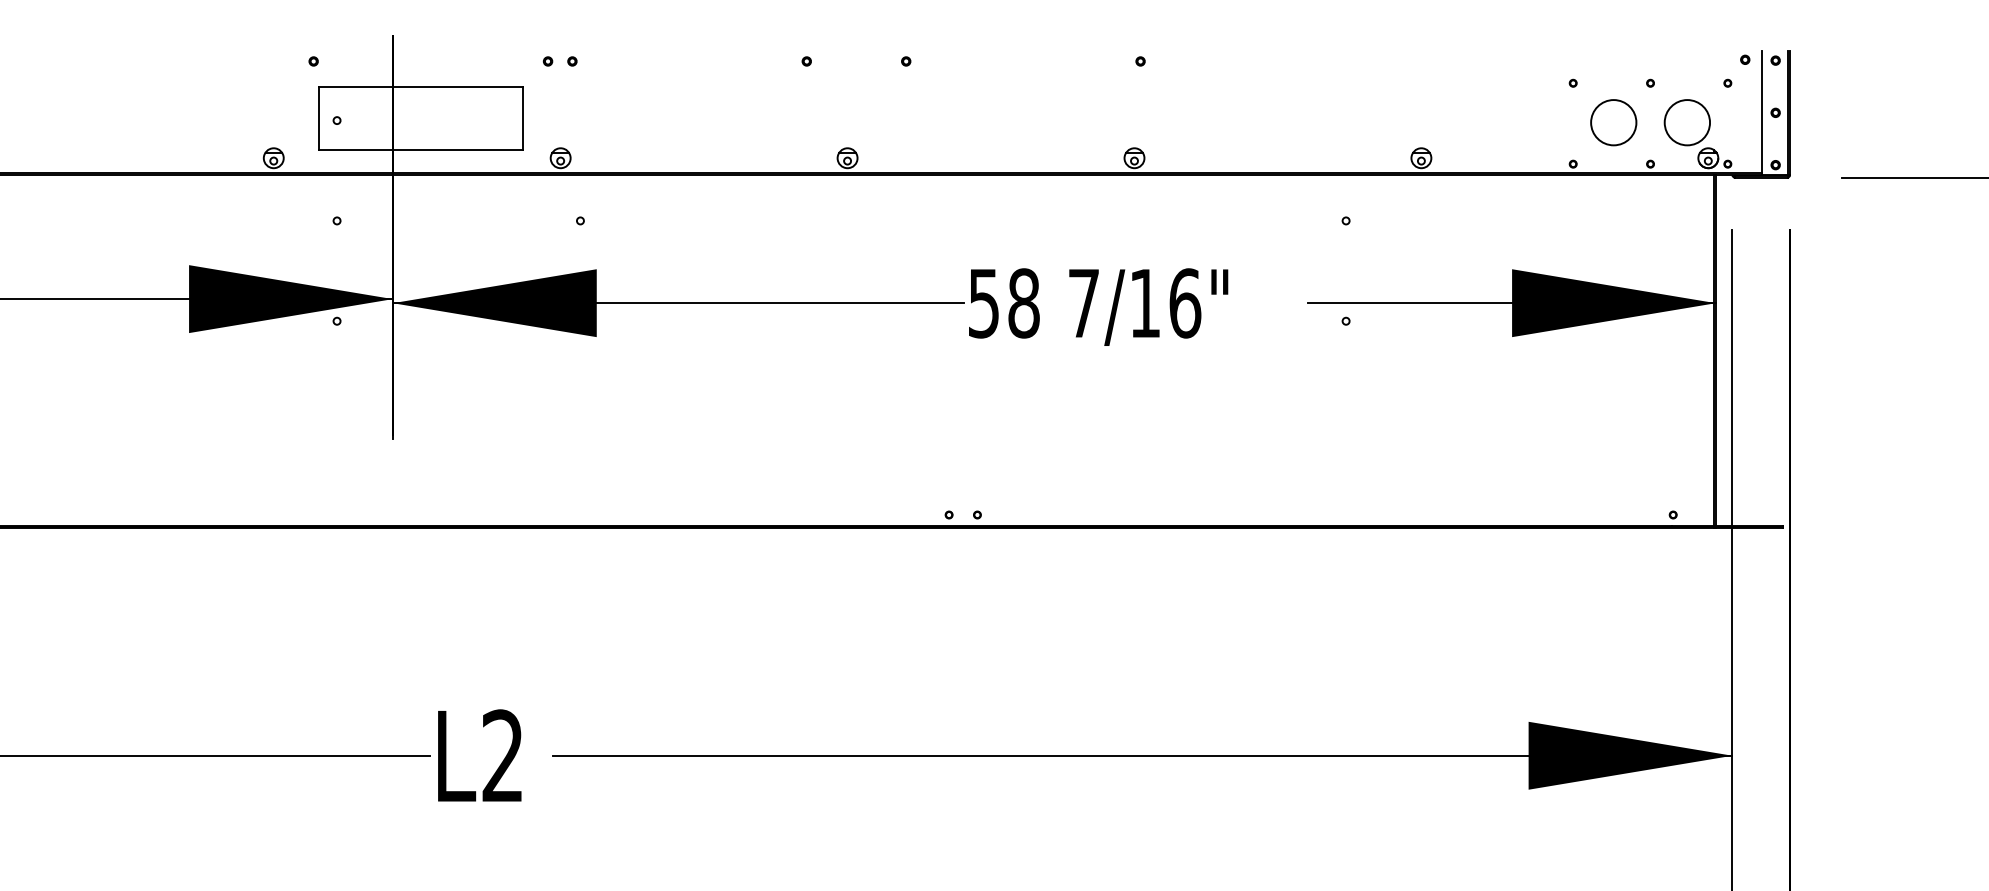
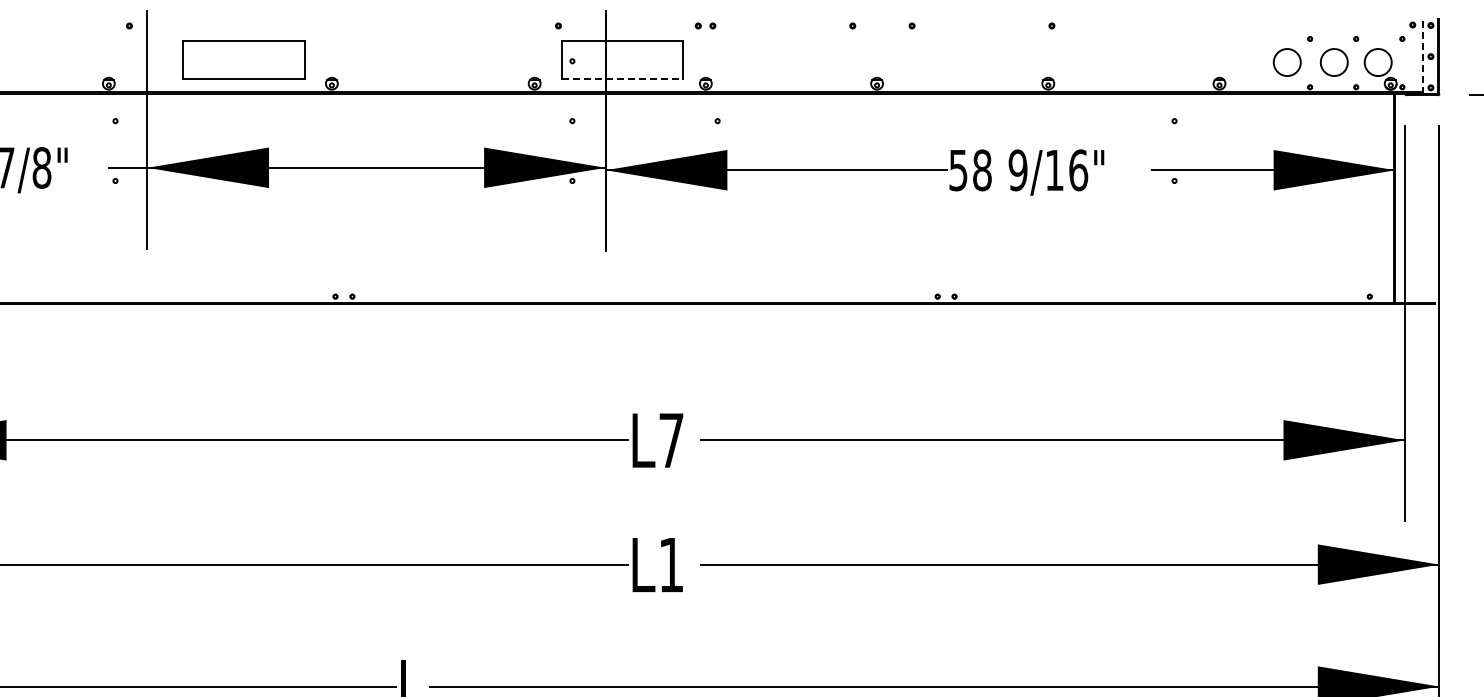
line: (1761, 112) -> (1422, 56), solid -> dashed
circle: (1533, 122) -> (1286, 62), added
line: (420, 149) -> (622, 78), solid -> dashed
text: (1082, 303) -> (1017, 170), 7/16" -> 9/16"
text: (503, 754) -> (671, 439), L2 -> L7

